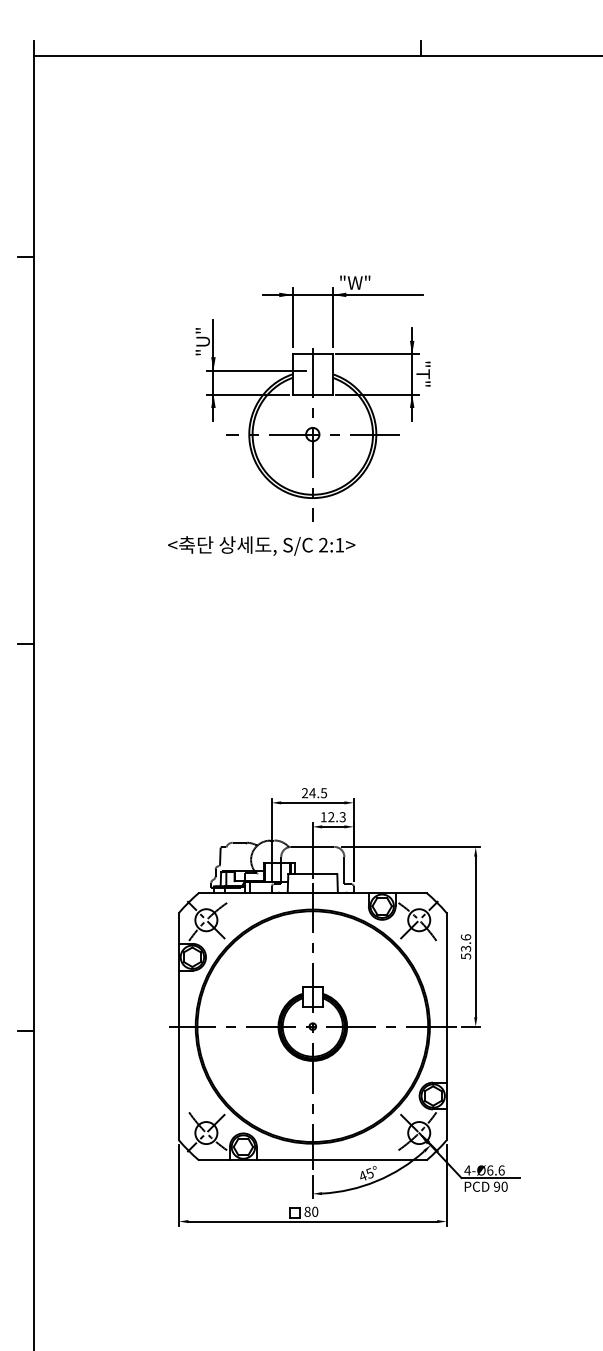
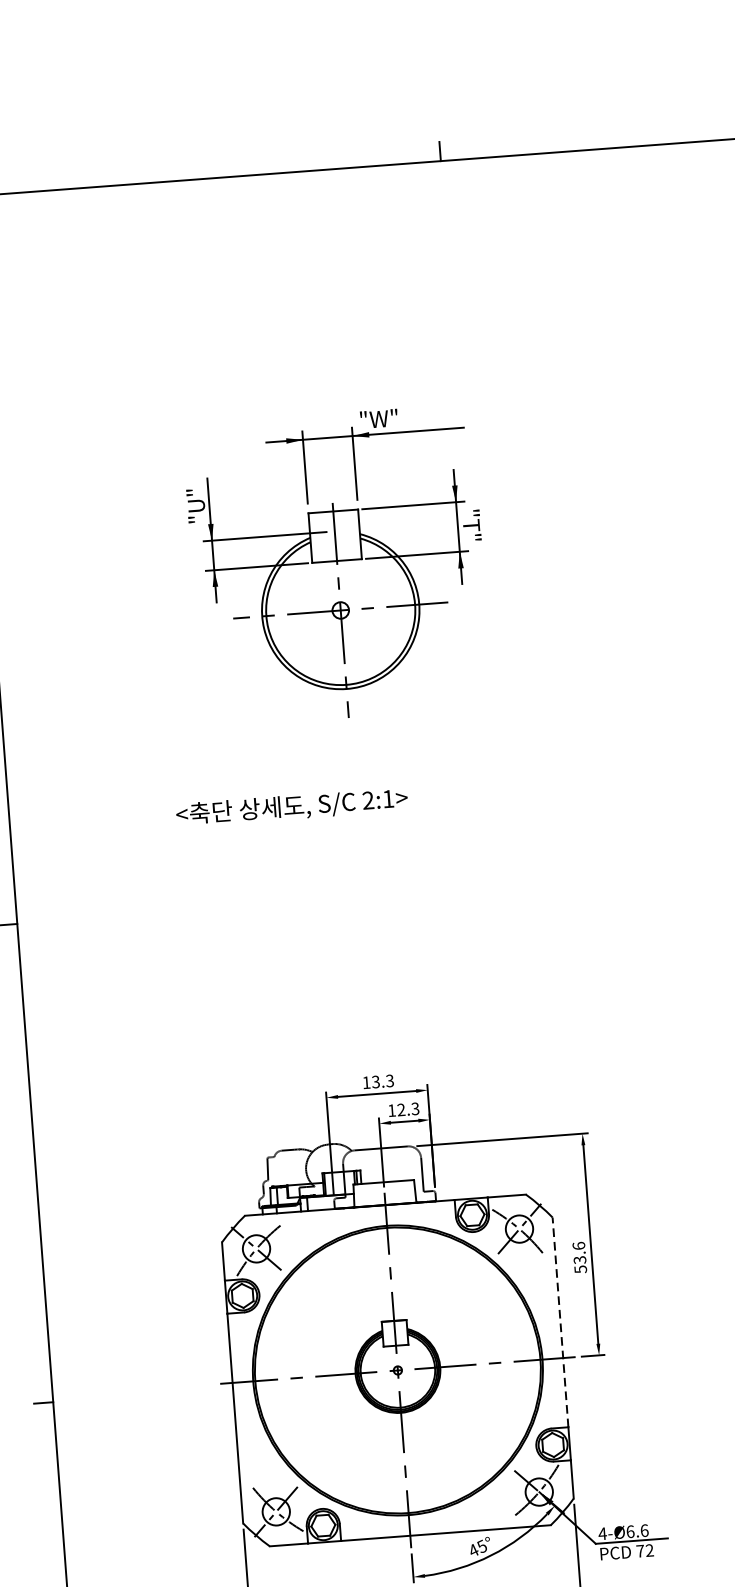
part: (312, 398) -> (337, 565), moved
text: (261, 545) -> (291, 806), moved
text: (314, 793) -> (378, 1082), 24.5 -> 13.3
line: (446, 997) -> (560, 1322), solid -> dashed
text: (500, 1186) -> (644, 1550), 90 -> 72

